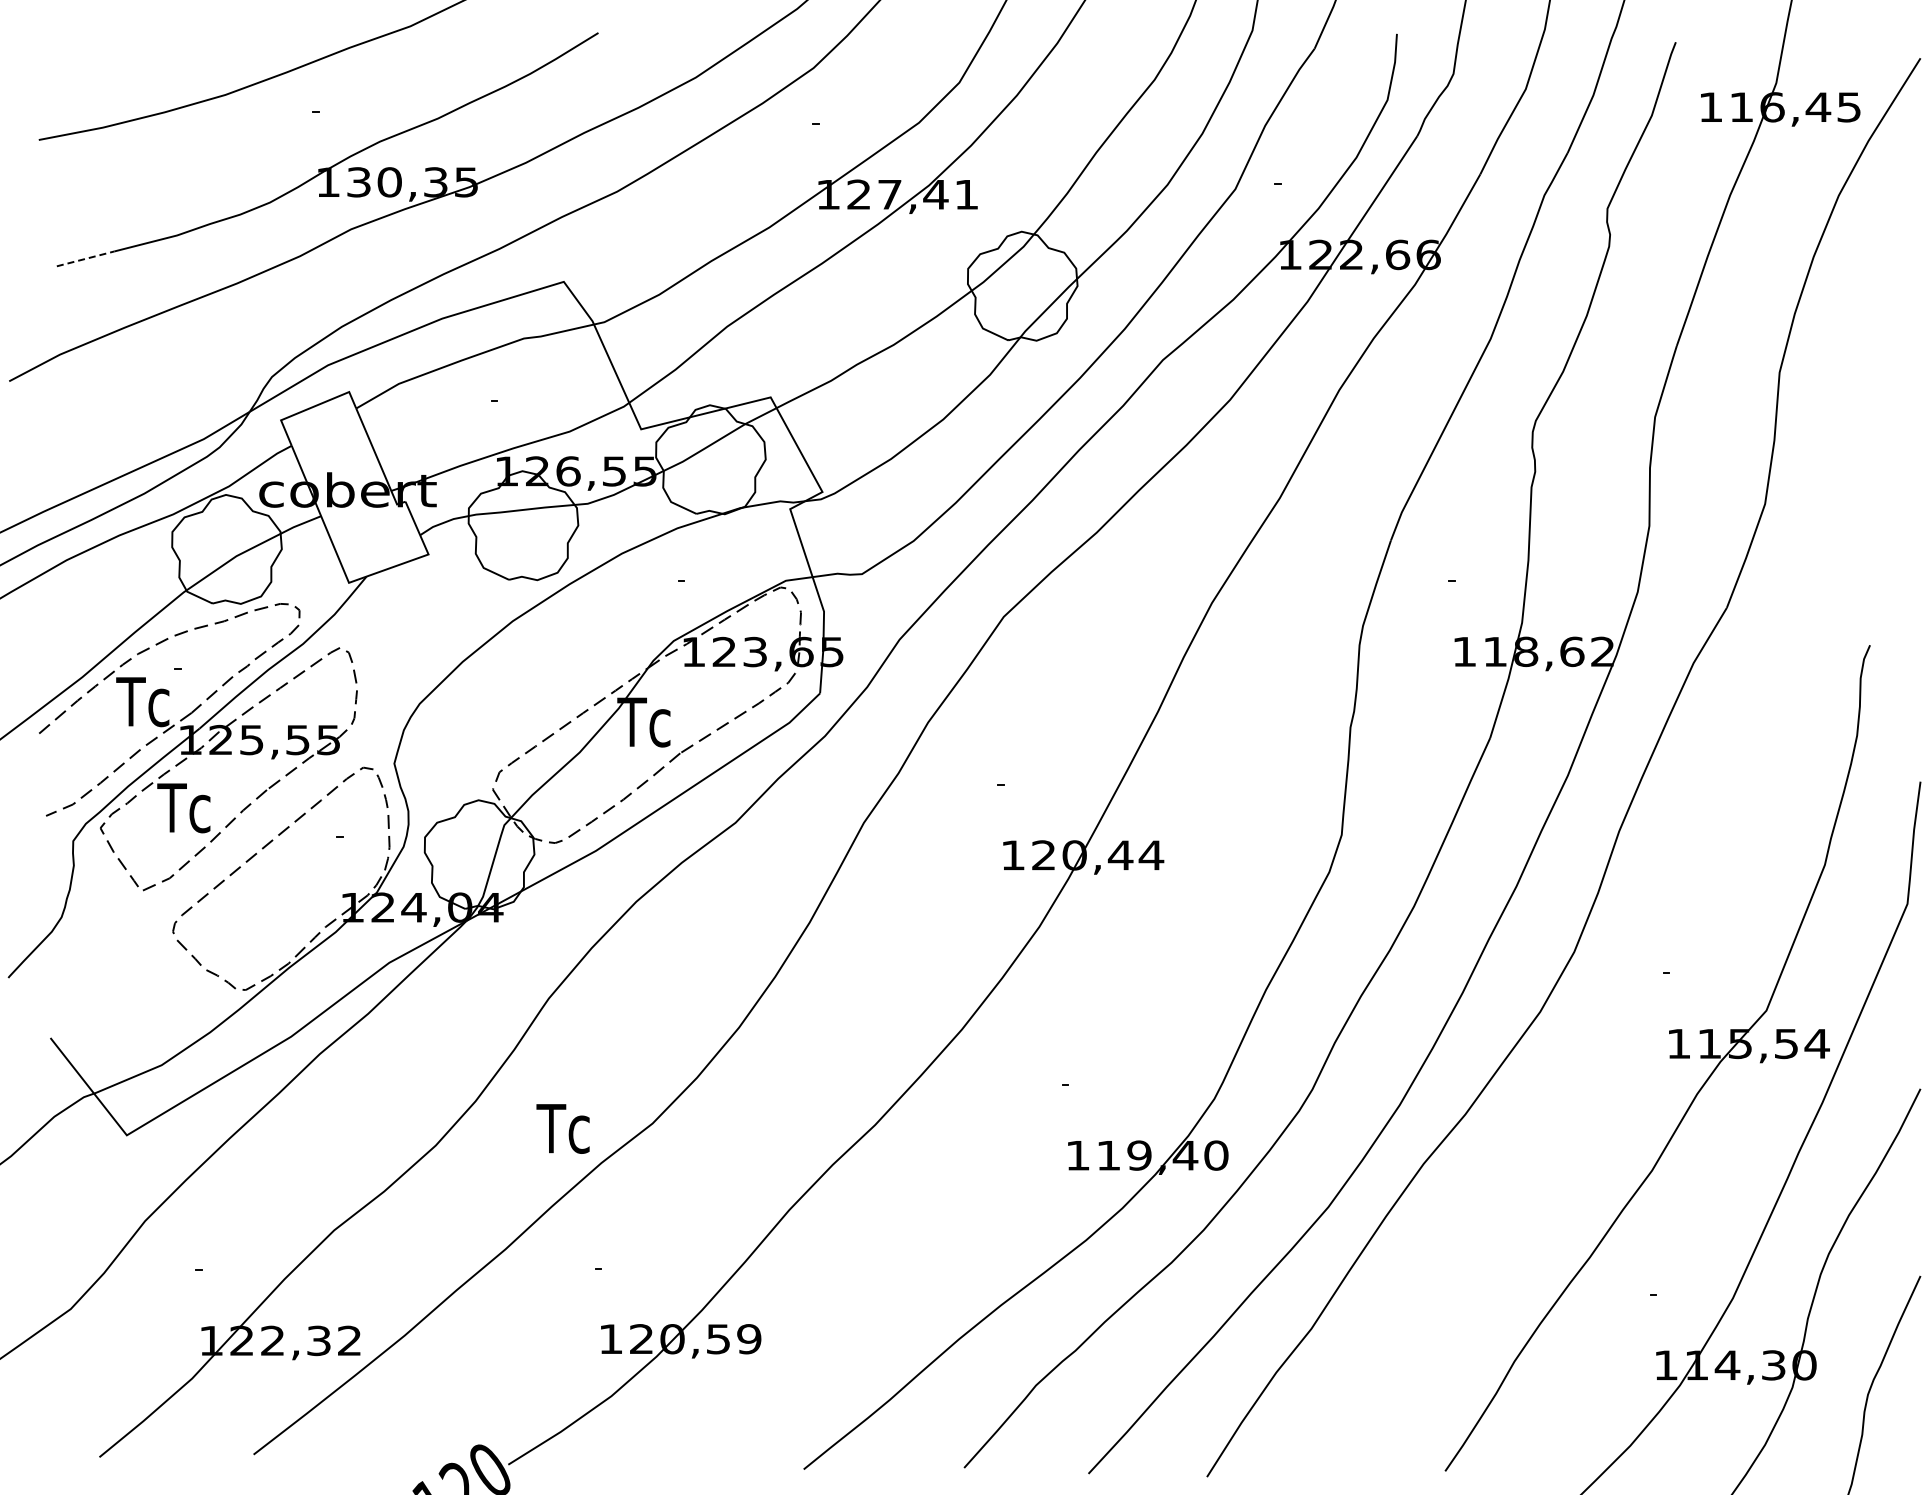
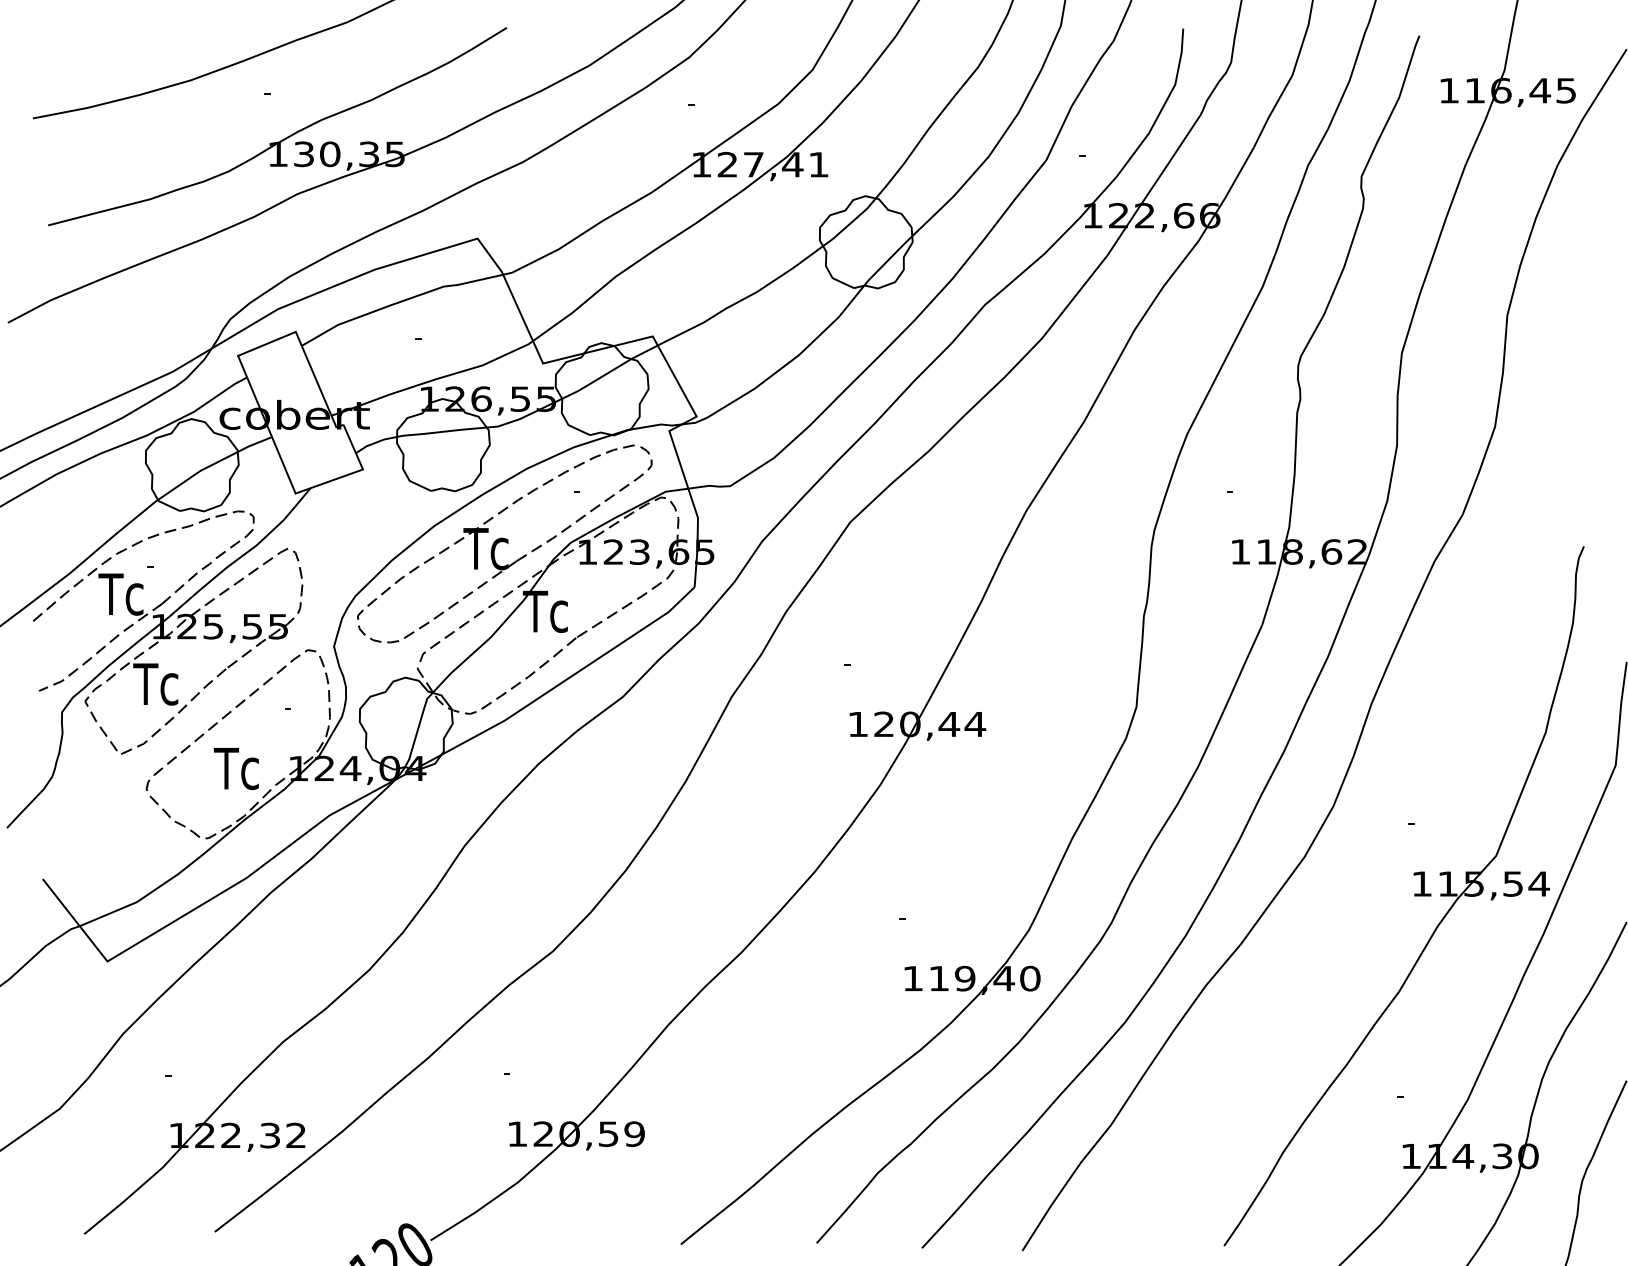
line: (85, 258) -> (72, 218), dashed -> solid
part: (595, 642) -> (504, 544), added
text: (562, 1128) -> (235, 768), moved

